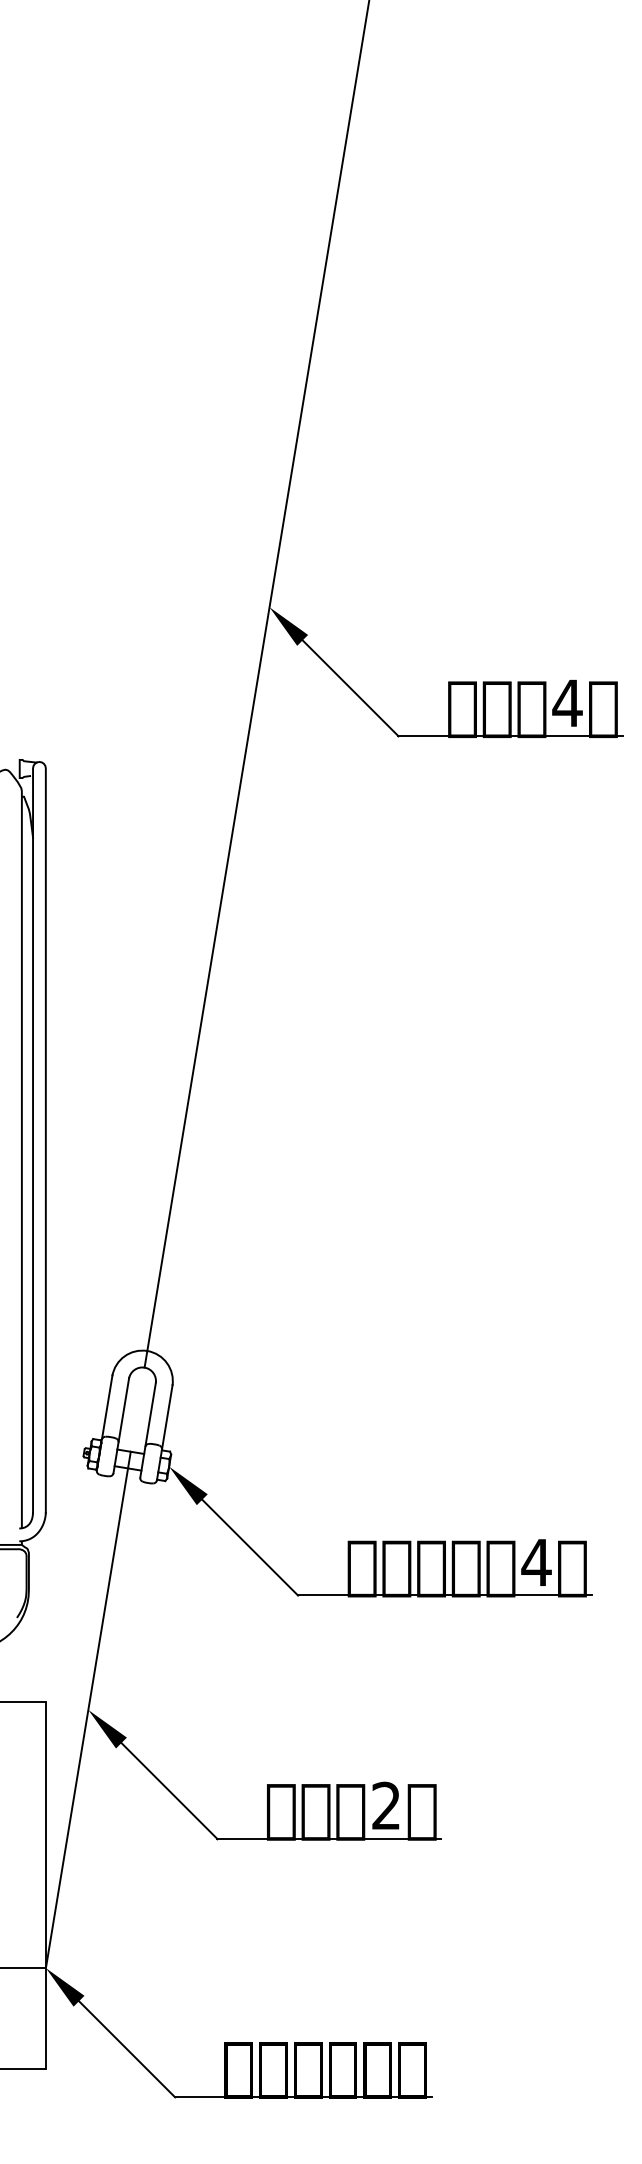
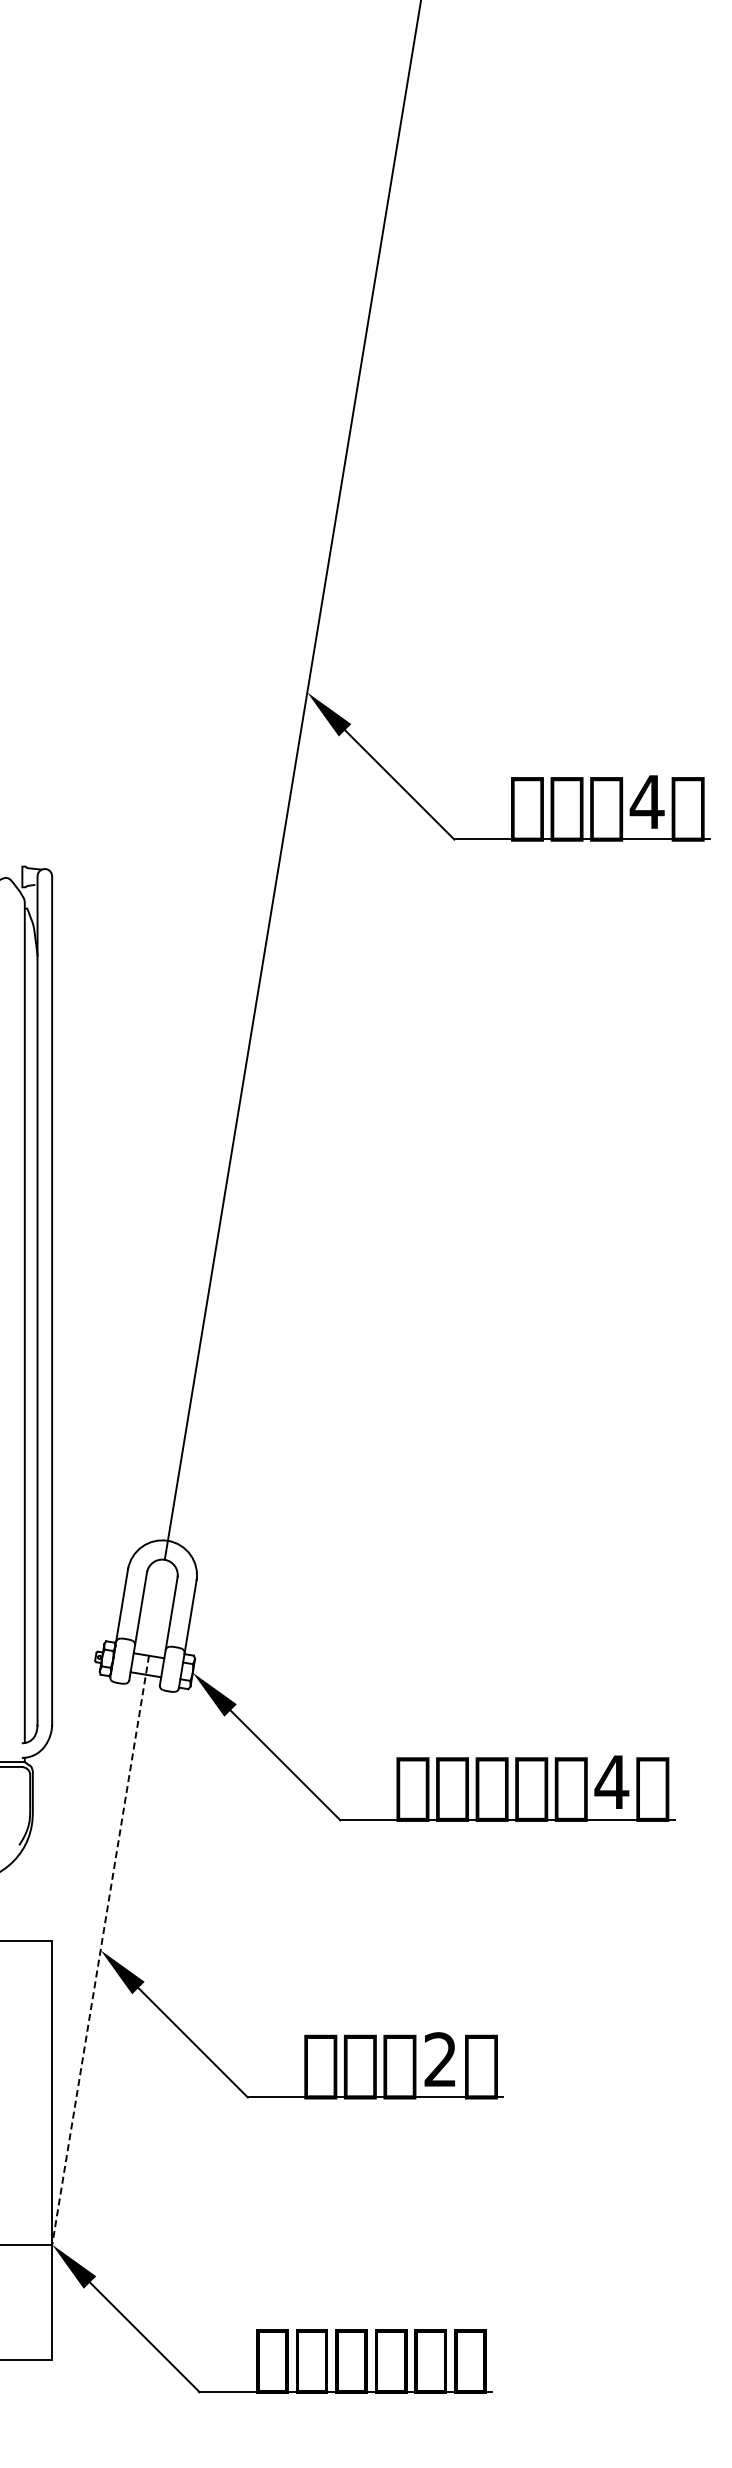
line: (88, 1710) -> (100, 1950), solid -> dashed

